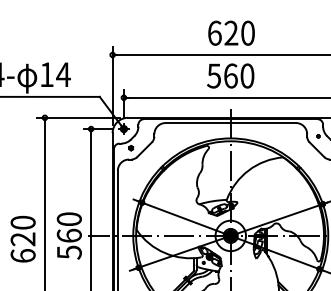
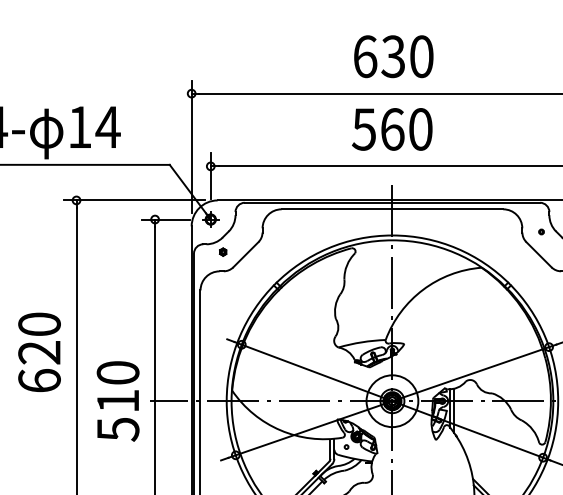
text: (231, 33) -> (393, 57), 620 -> 630
text: (68, 235) -> (116, 400), 560 -> 510
text: (22, 238) -> (38, 351), moved

